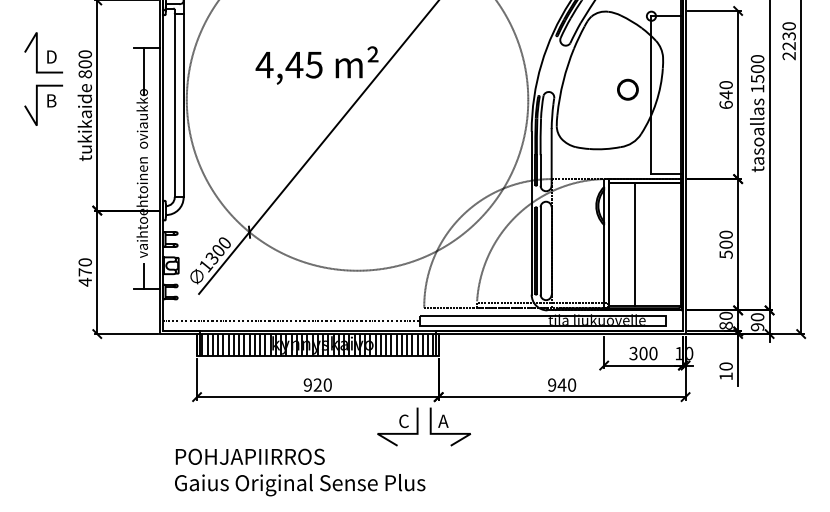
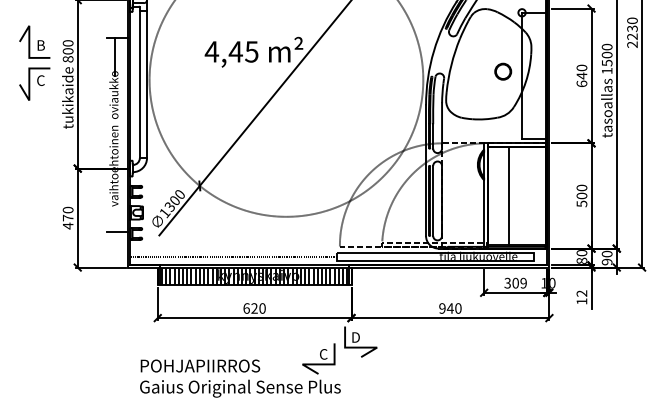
text: (52, 56) -> (41, 45), D -> B
text: (51, 100) -> (41, 80), B -> C
line: (144, 276) -> (115, 221), removed
text: (653, 353) -> (523, 283), 300 -> 309
text: (725, 366) -> (581, 293), 10 -> 12
text: (307, 384) -> (246, 308), 920 -> 620
text: (443, 420) -> (355, 336), A -> D
part: (397, 426) -> (318, 358), moved

